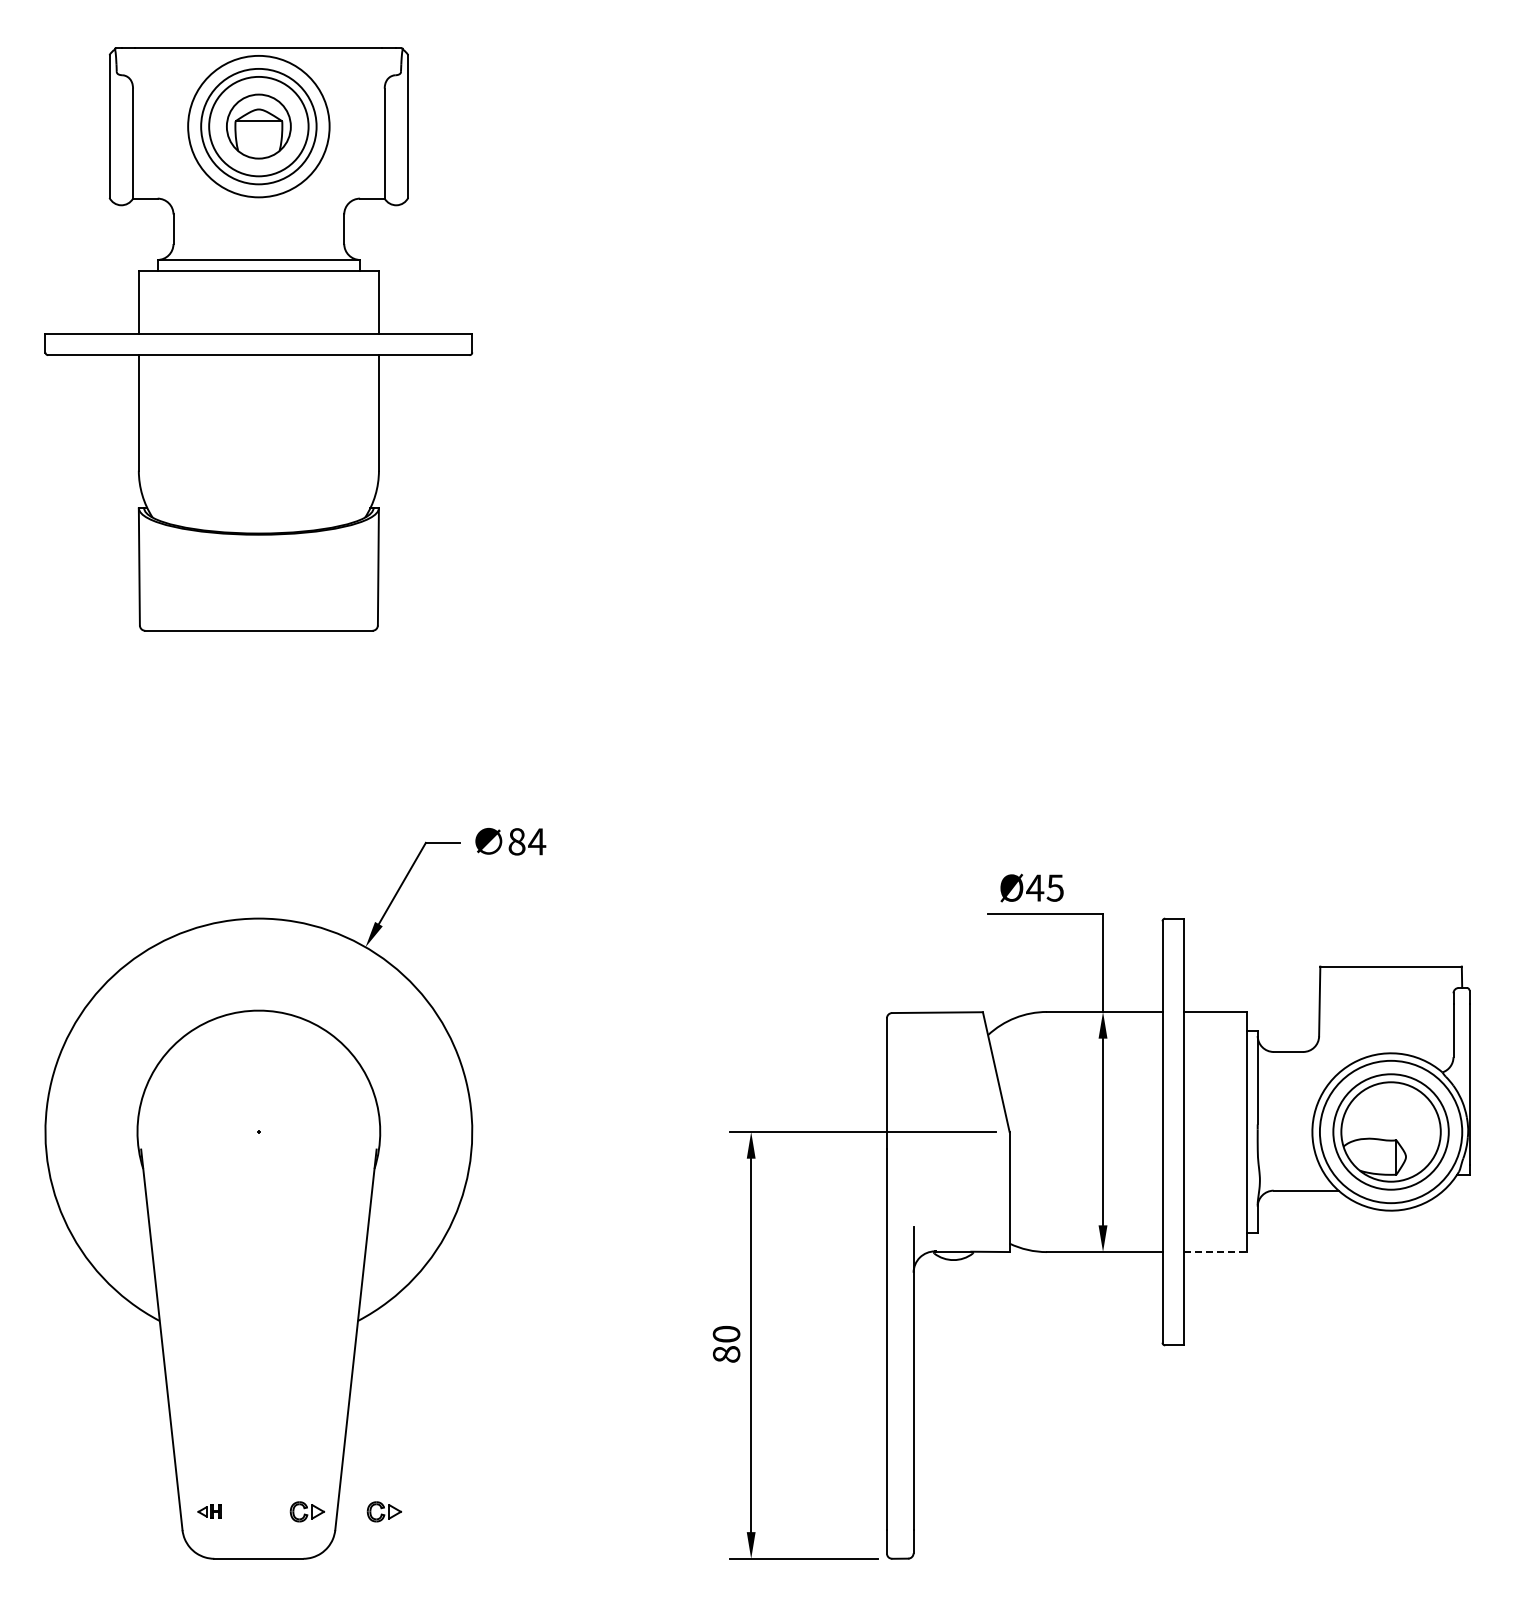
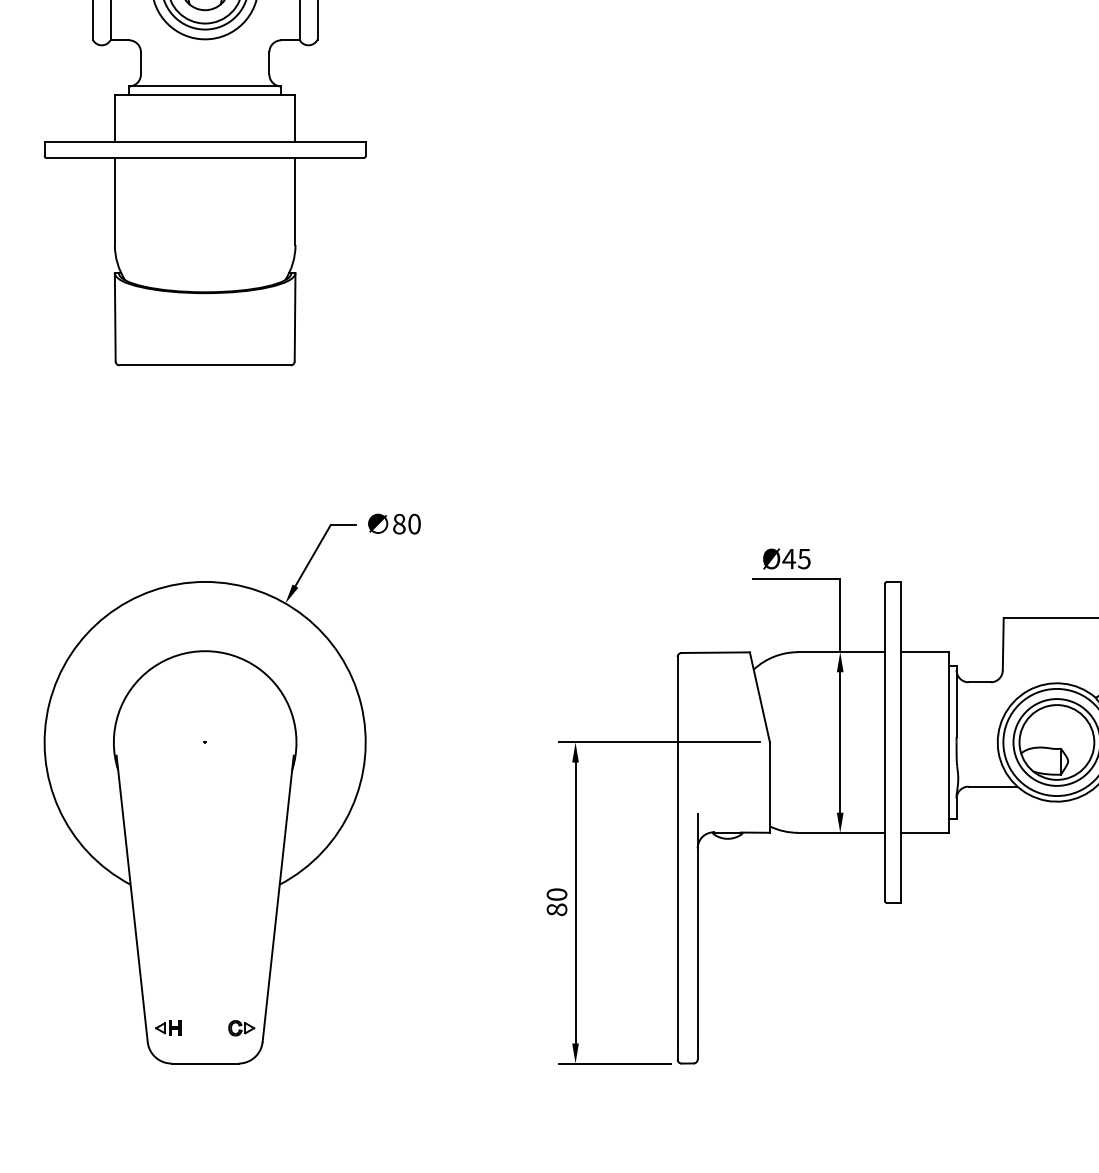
text: (537, 841) -> (414, 523), 84 -> 80
line: (1215, 1252) -> (924, 833), dashed -> solid
part: (209, 1511) -> (168, 1027), size x1.43
part: (383, 1511) -> (298, 1027), removed

